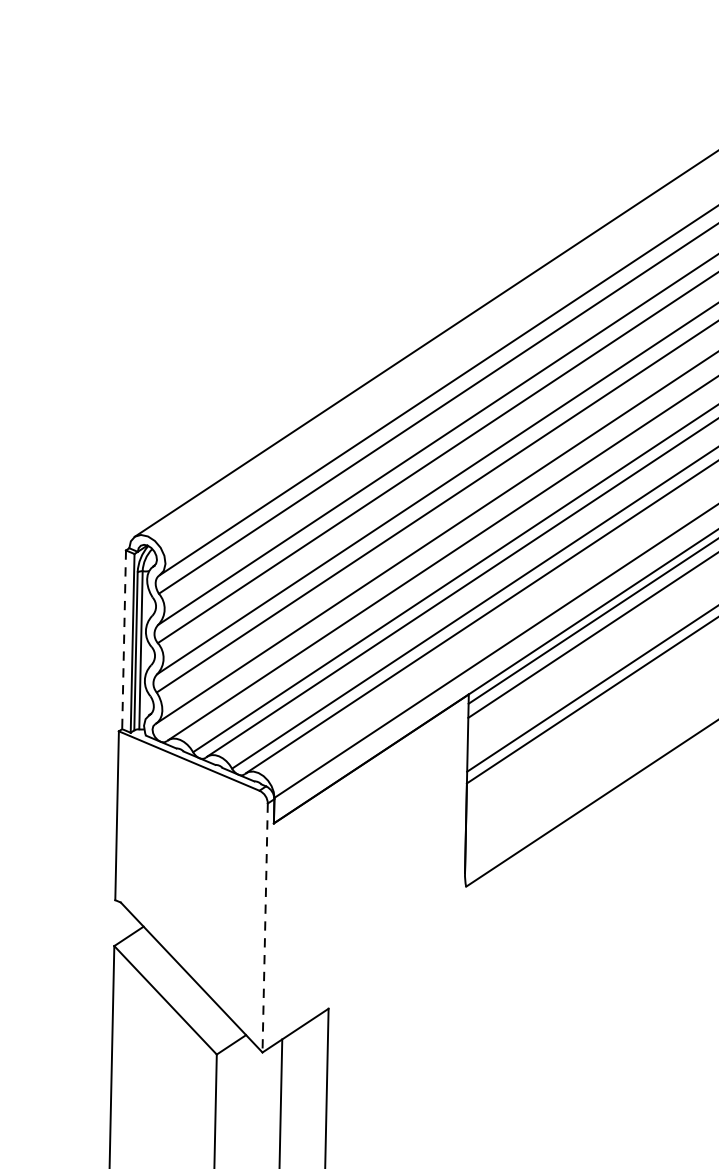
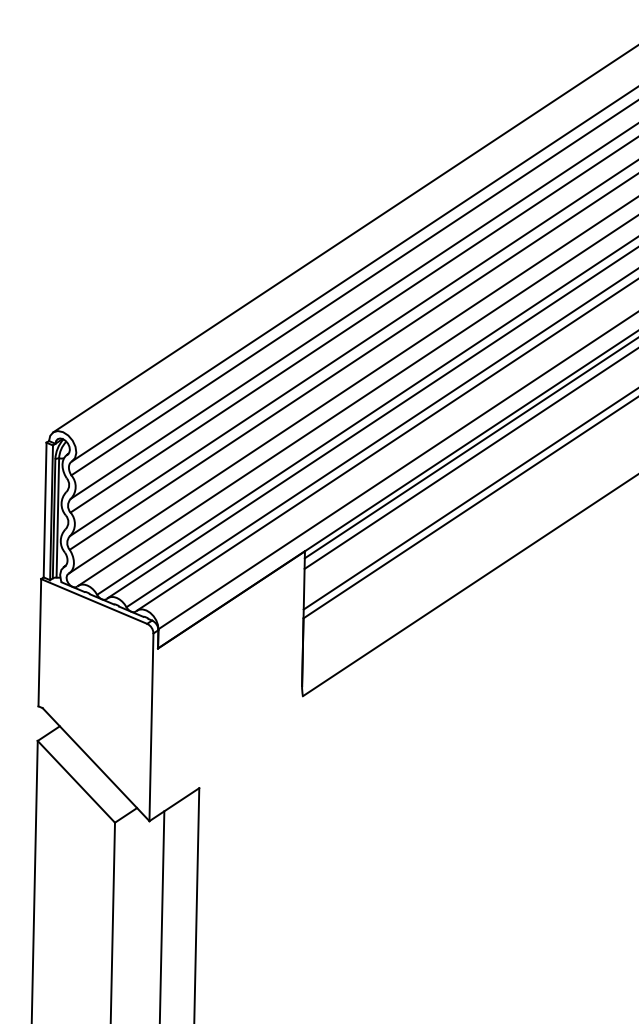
line: (124, 640) -> (45, 510), dashed -> solid
line: (265, 928) -> (151, 727), dashed -> solid

